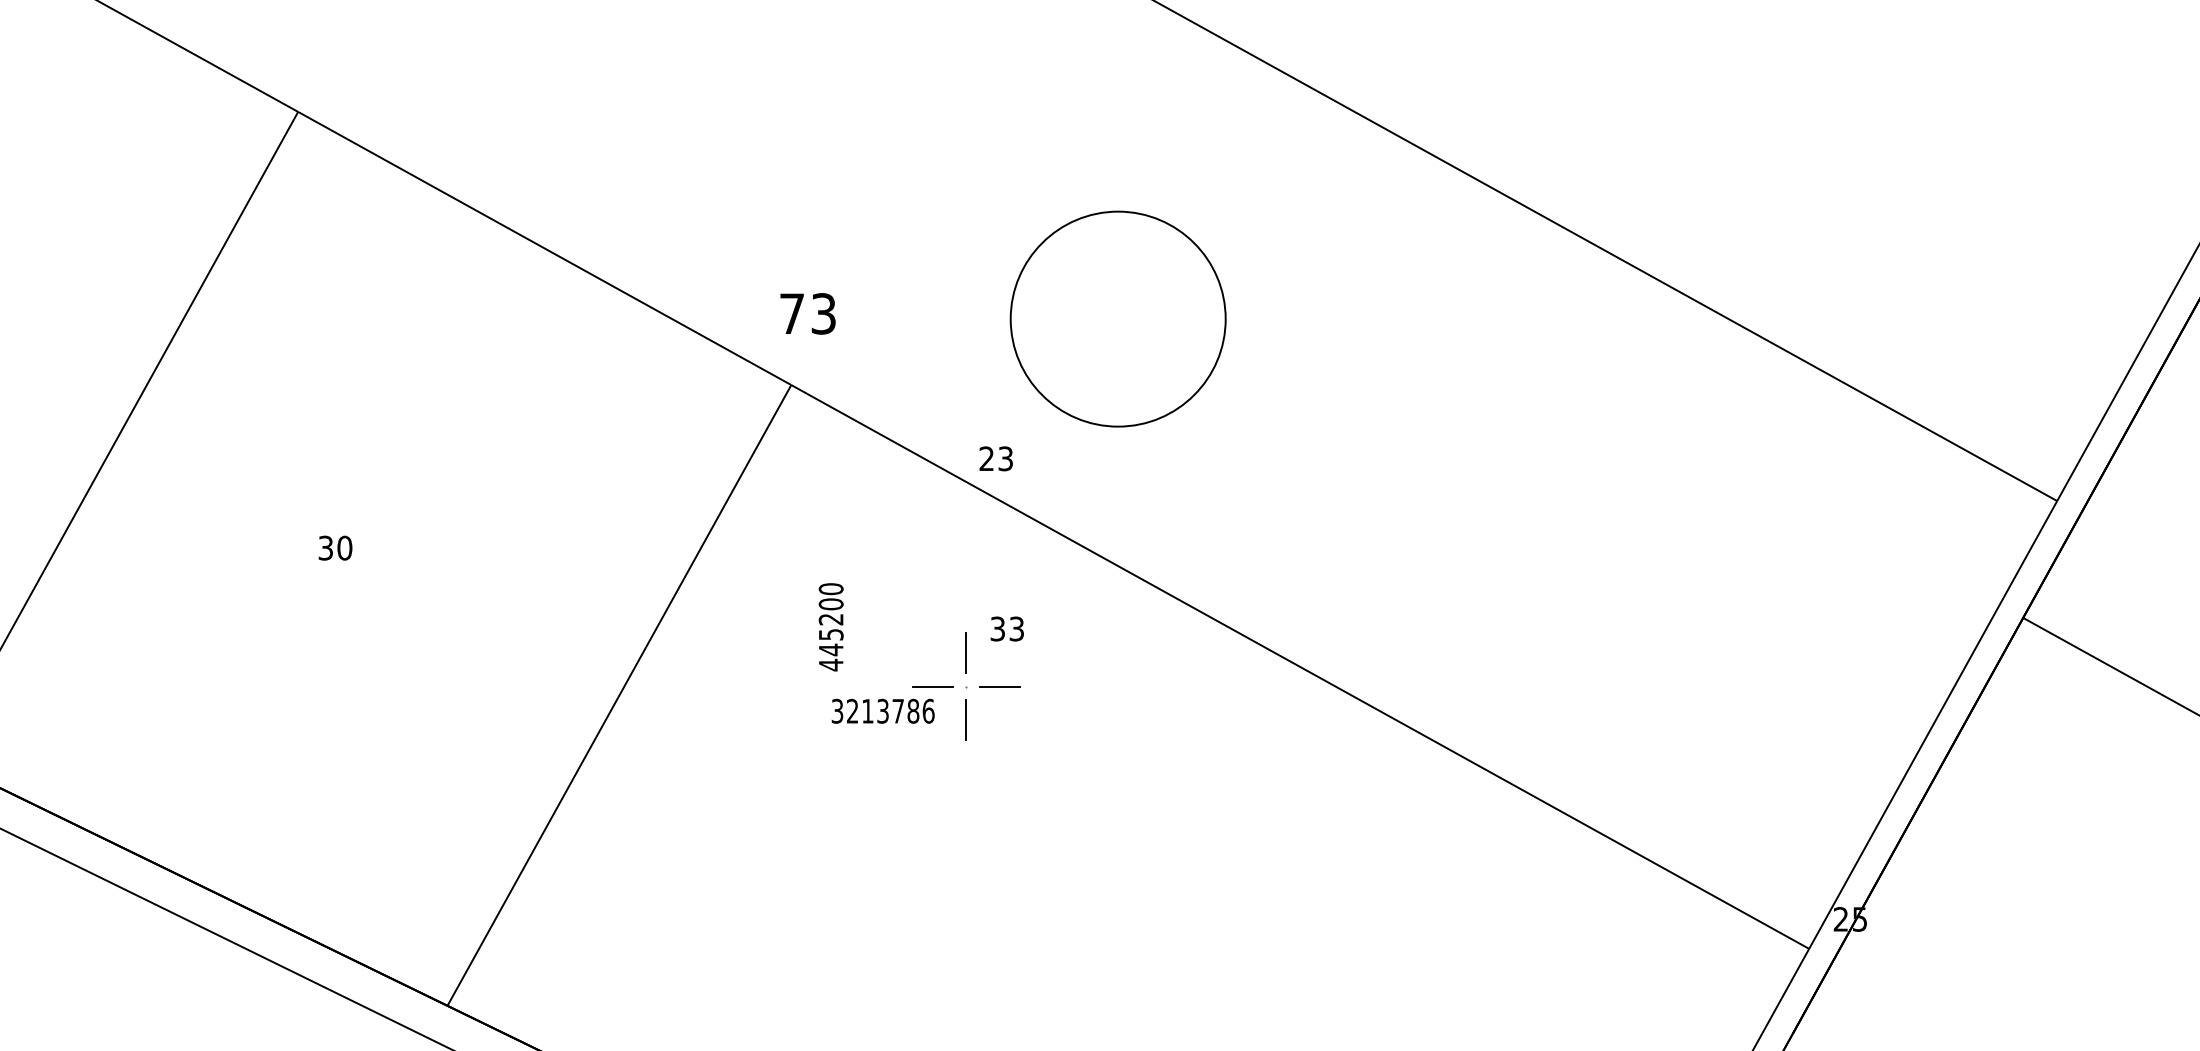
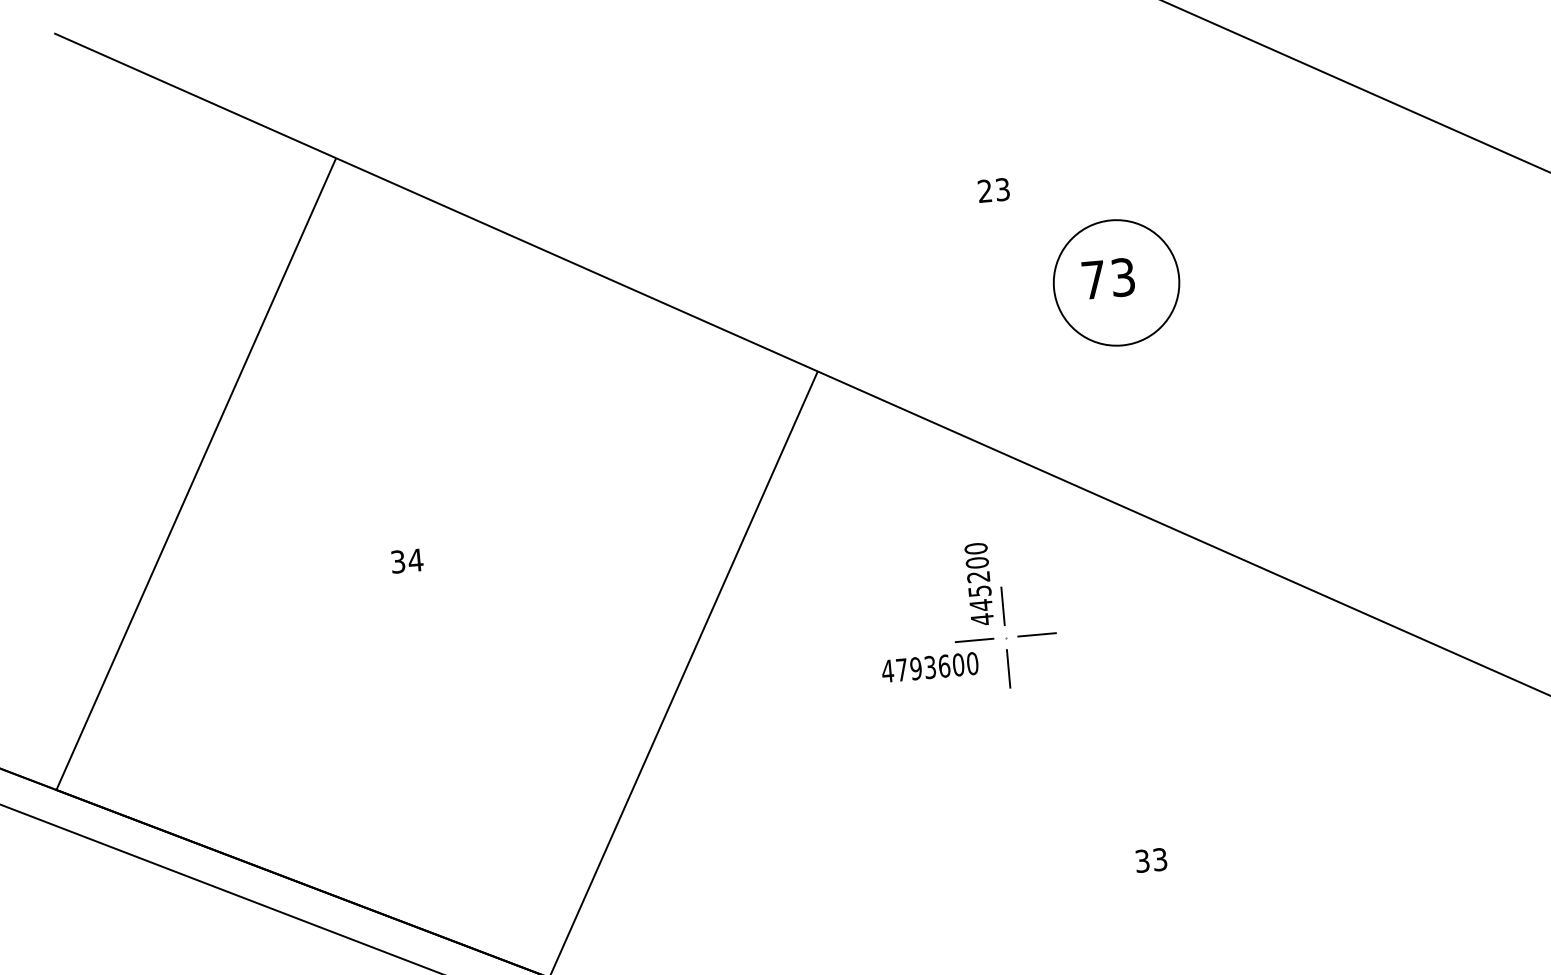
text: (807, 313) -> (1107, 278), moved
circle: (1118, 318) -> (1116, 282), size x0.62
text: (995, 458) -> (993, 190), moved
text: (344, 547) -> (415, 559), 30 -> 34
text: (830, 627) -> (978, 584), moved
text: (1006, 628) -> (1150, 859), moved
text: (882, 710) -> (929, 666), 3213786 -> 4793600

